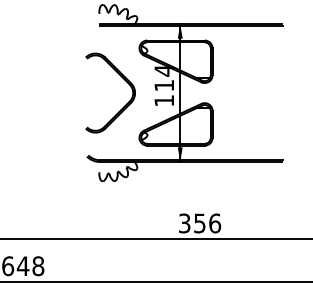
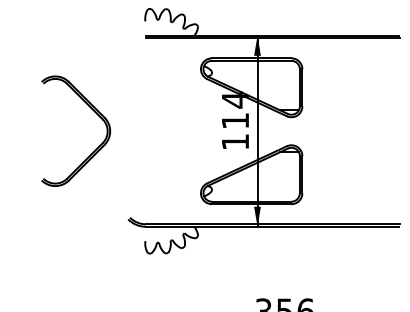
part: (123, 79) -> (94, 112), moved

